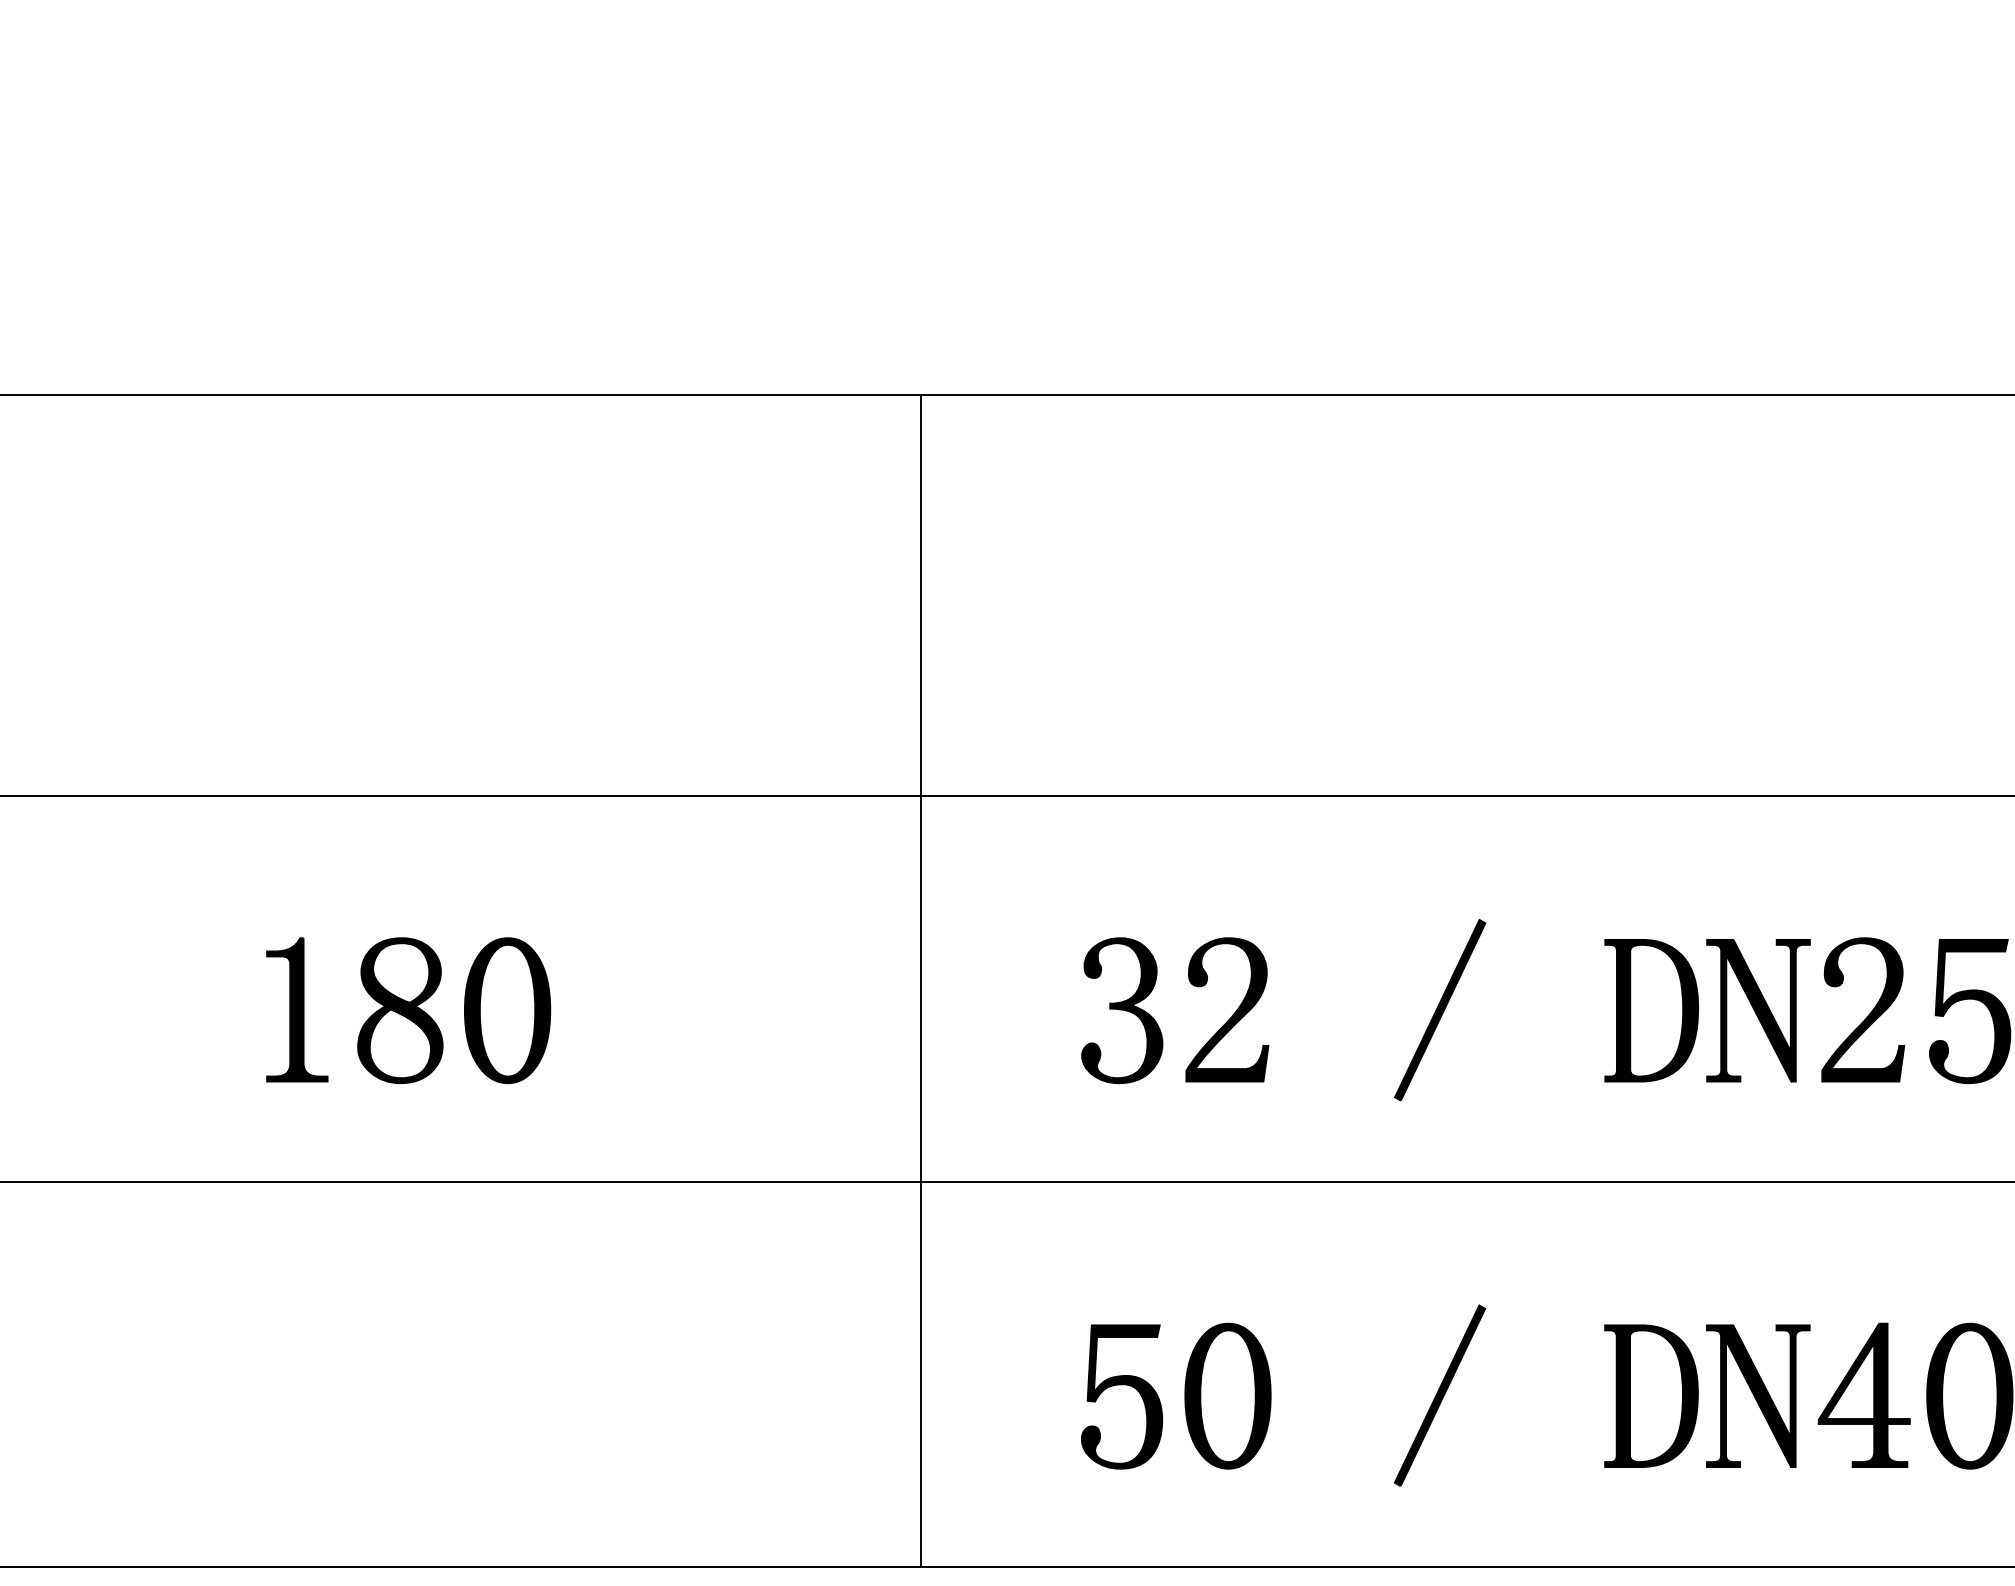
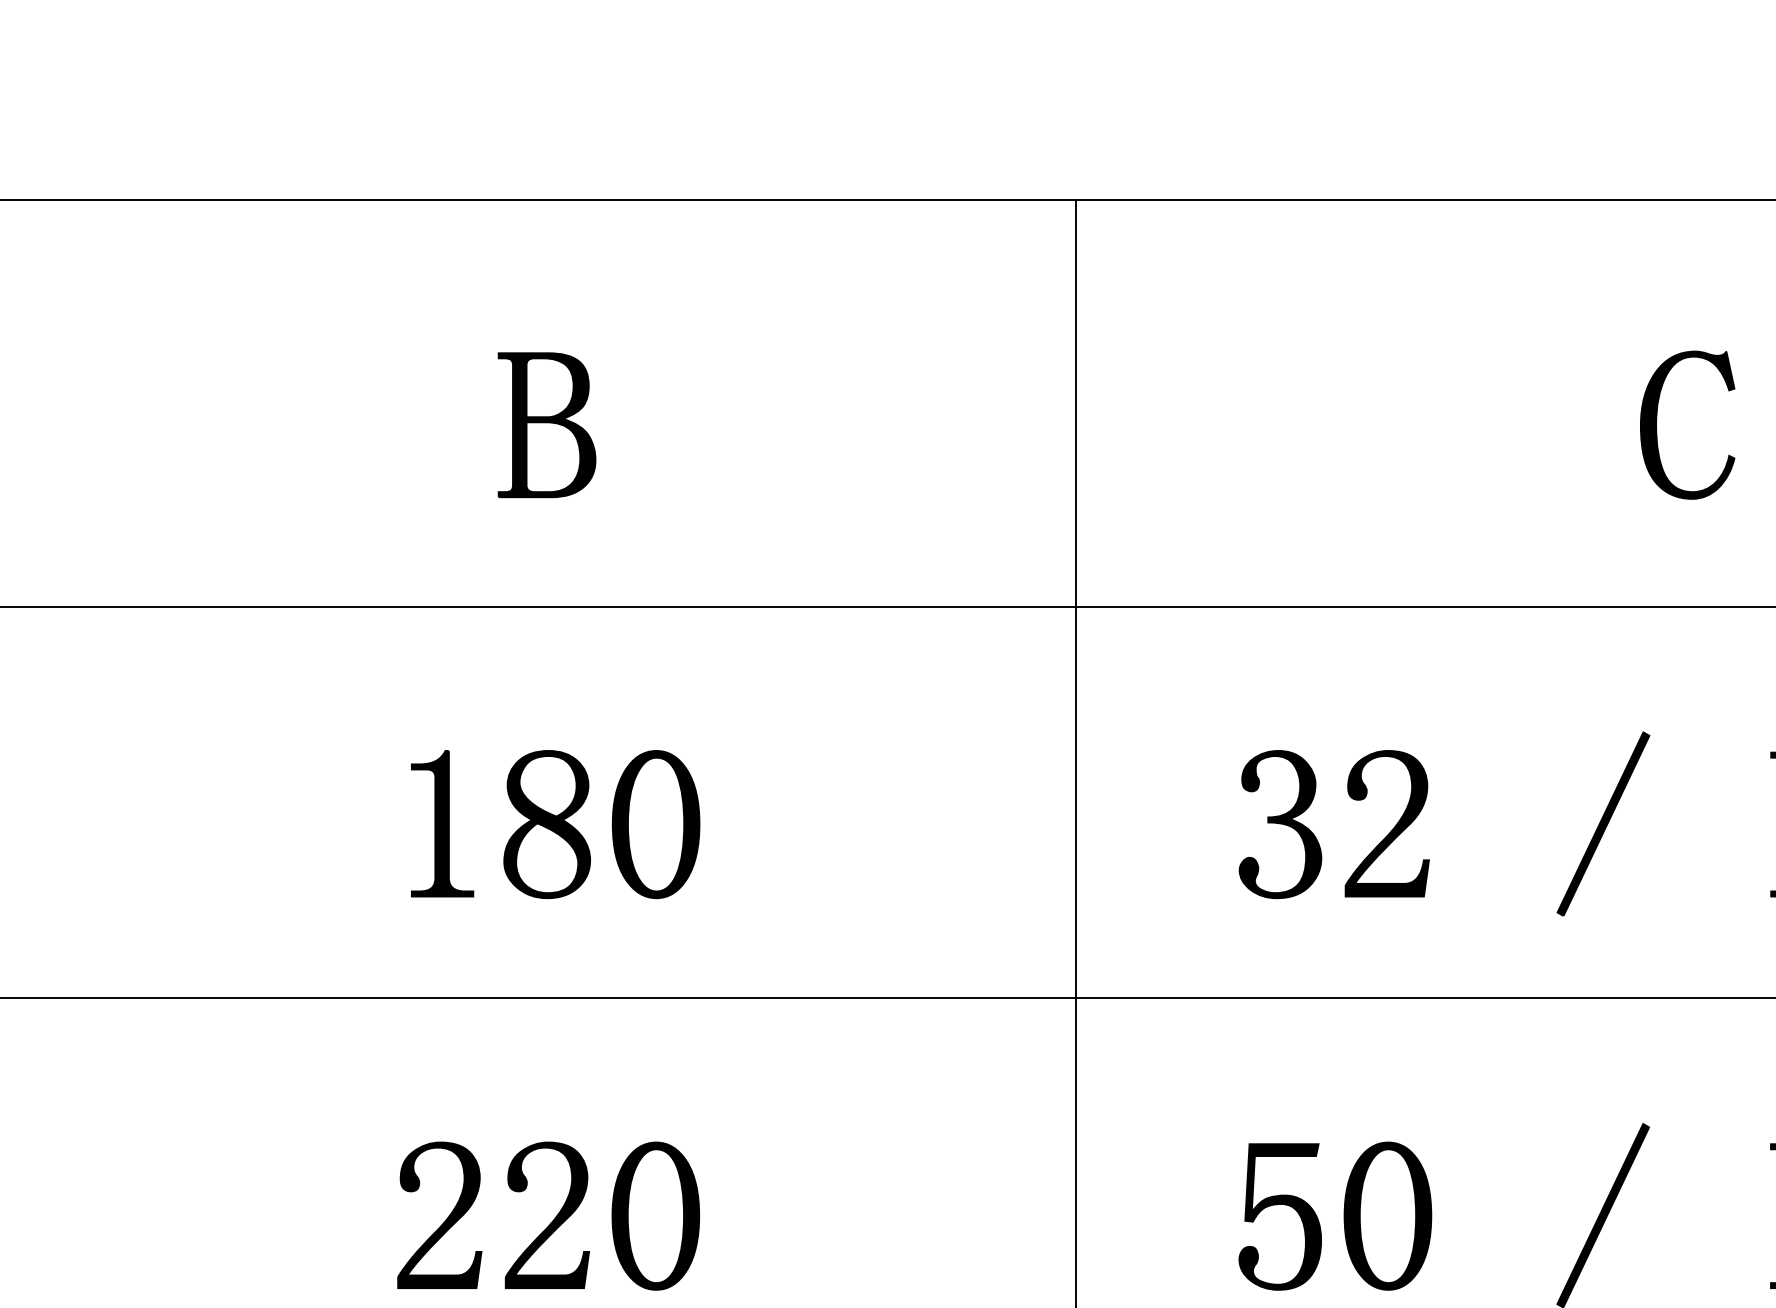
part: (399, 617) -> (546, 425), added
part: (1492, 617) -> (1656, 425), added
part: (406, 1399) -> (553, 1219), added

